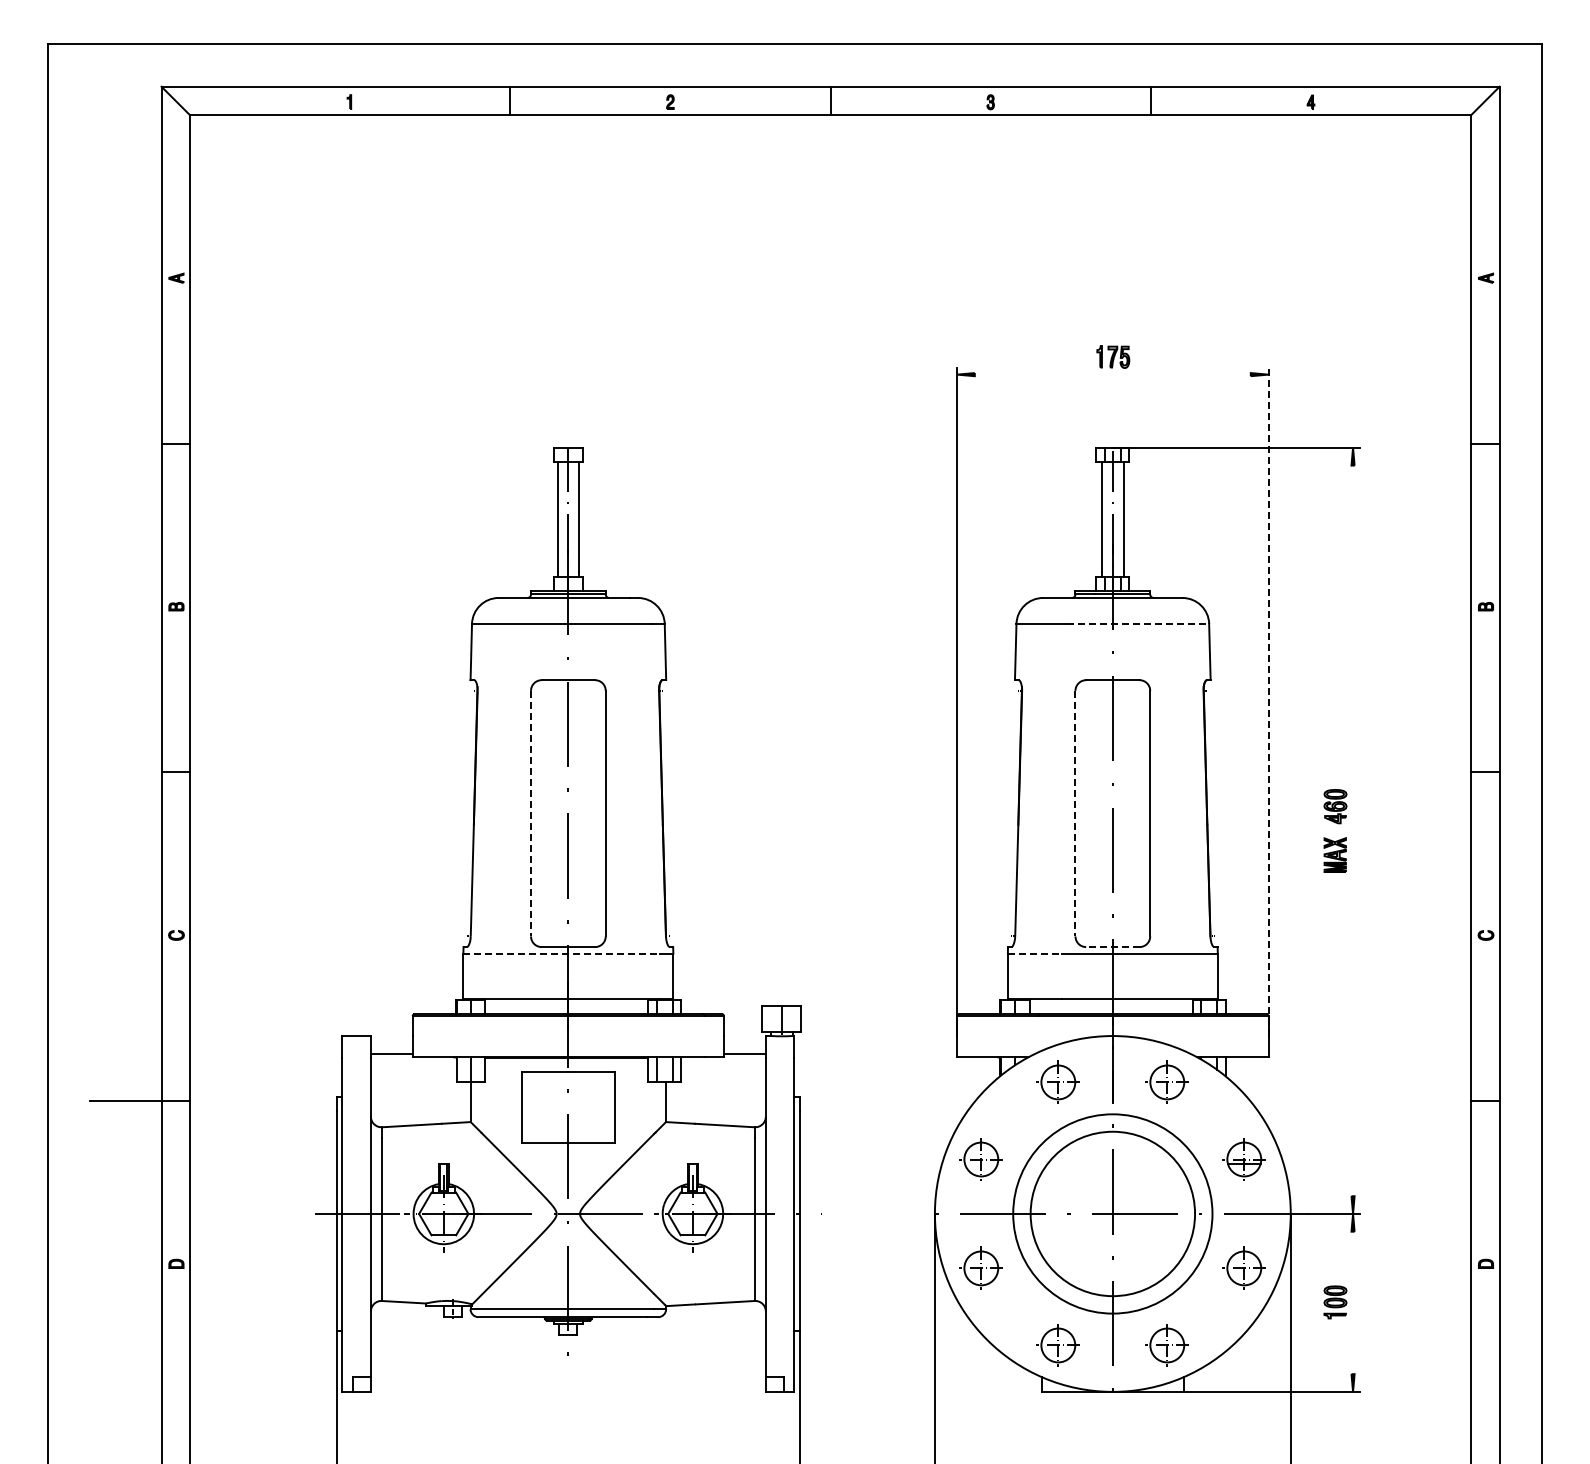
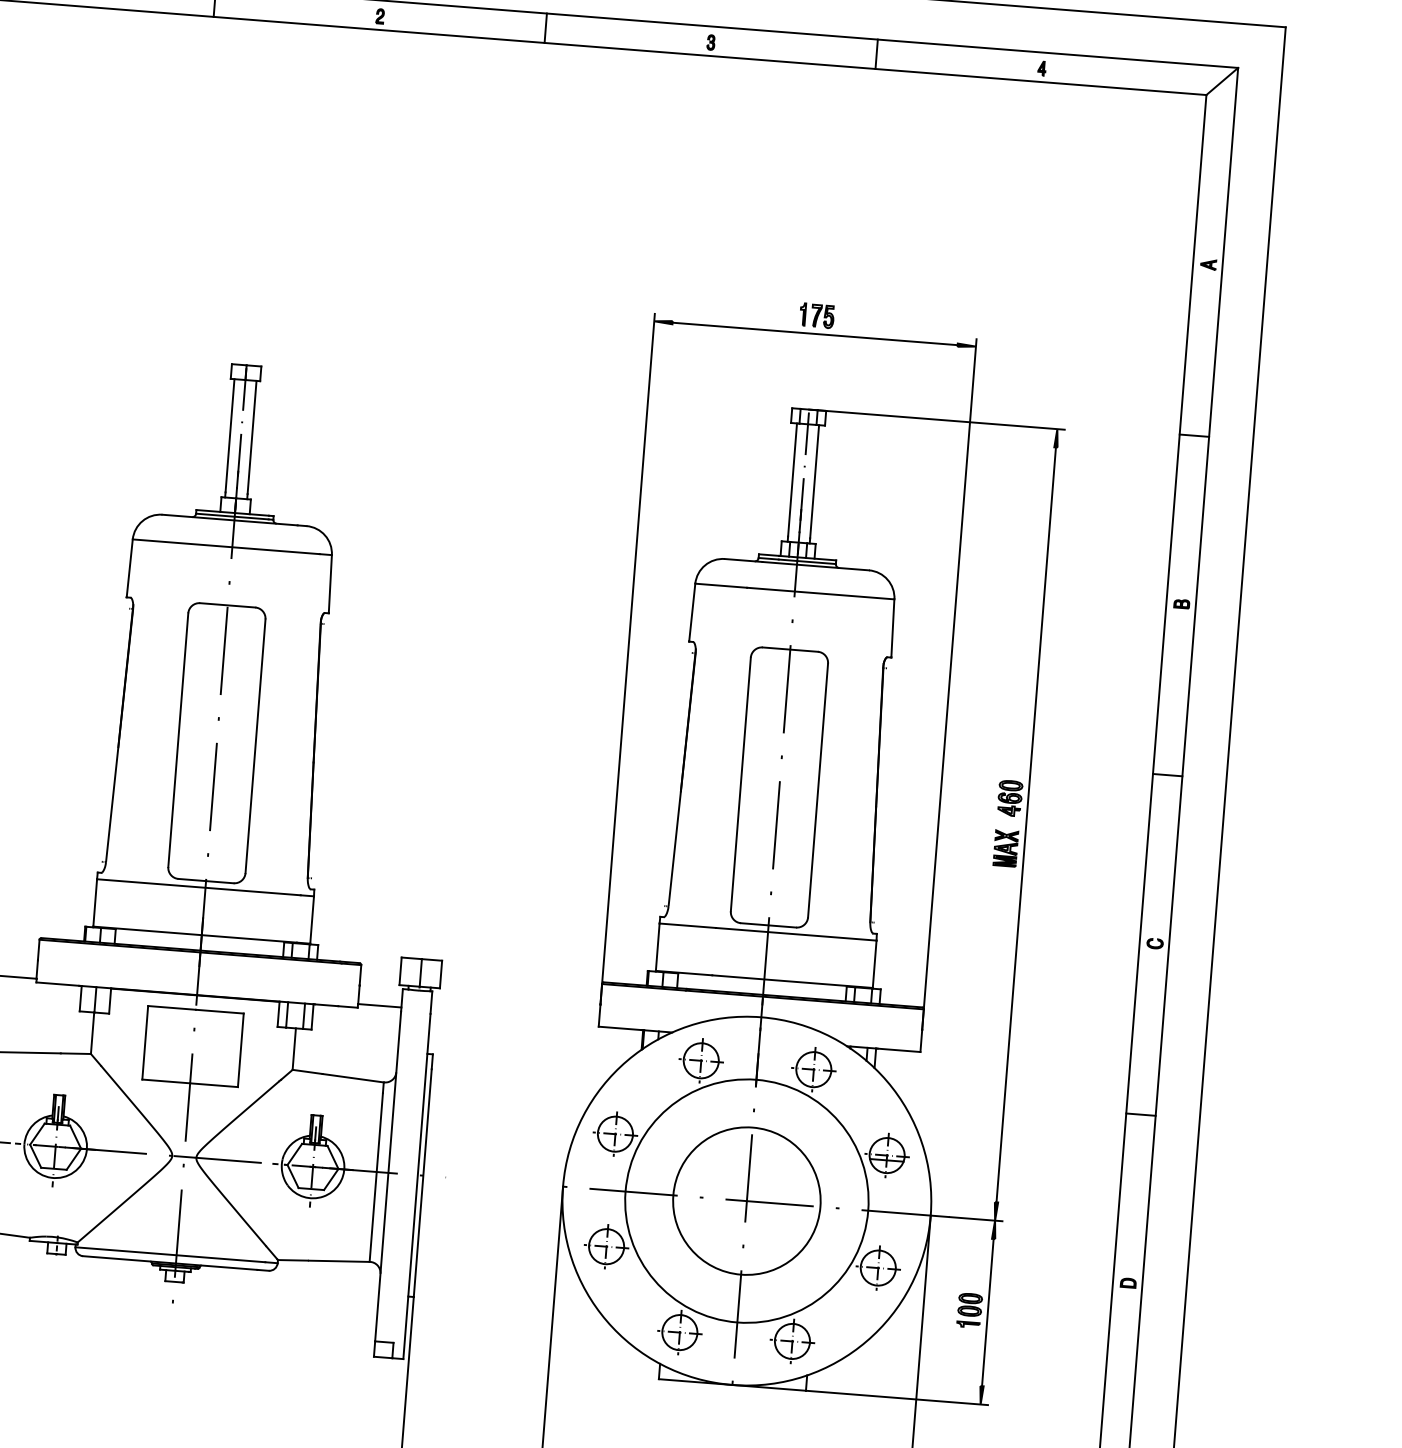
line: (1112, 374) -> (814, 333), added
line: (1138, 623) -> (821, 593), dashed -> solid
line: (1268, 701) -> (949, 684), dashed -> solid
line: (531, 813) -> (178, 740), dashed -> solid
line: (1075, 813) -> (740, 784), dashed -> solid
line: (1353, 830) -> (1026, 824), added
line: (1112, 947) -> (768, 925), dashed -> solid
line: (561, 953) -> (198, 887), dashed -> solid
line: (1035, 953) -> (688, 925), dashed -> solid
circle: (1112, 1213) -> (746, 1200), size x0.71
circle: (1112, 1213) -> (746, 1200), size x1.43
line: (1353, 1302) -> (988, 1312), added

